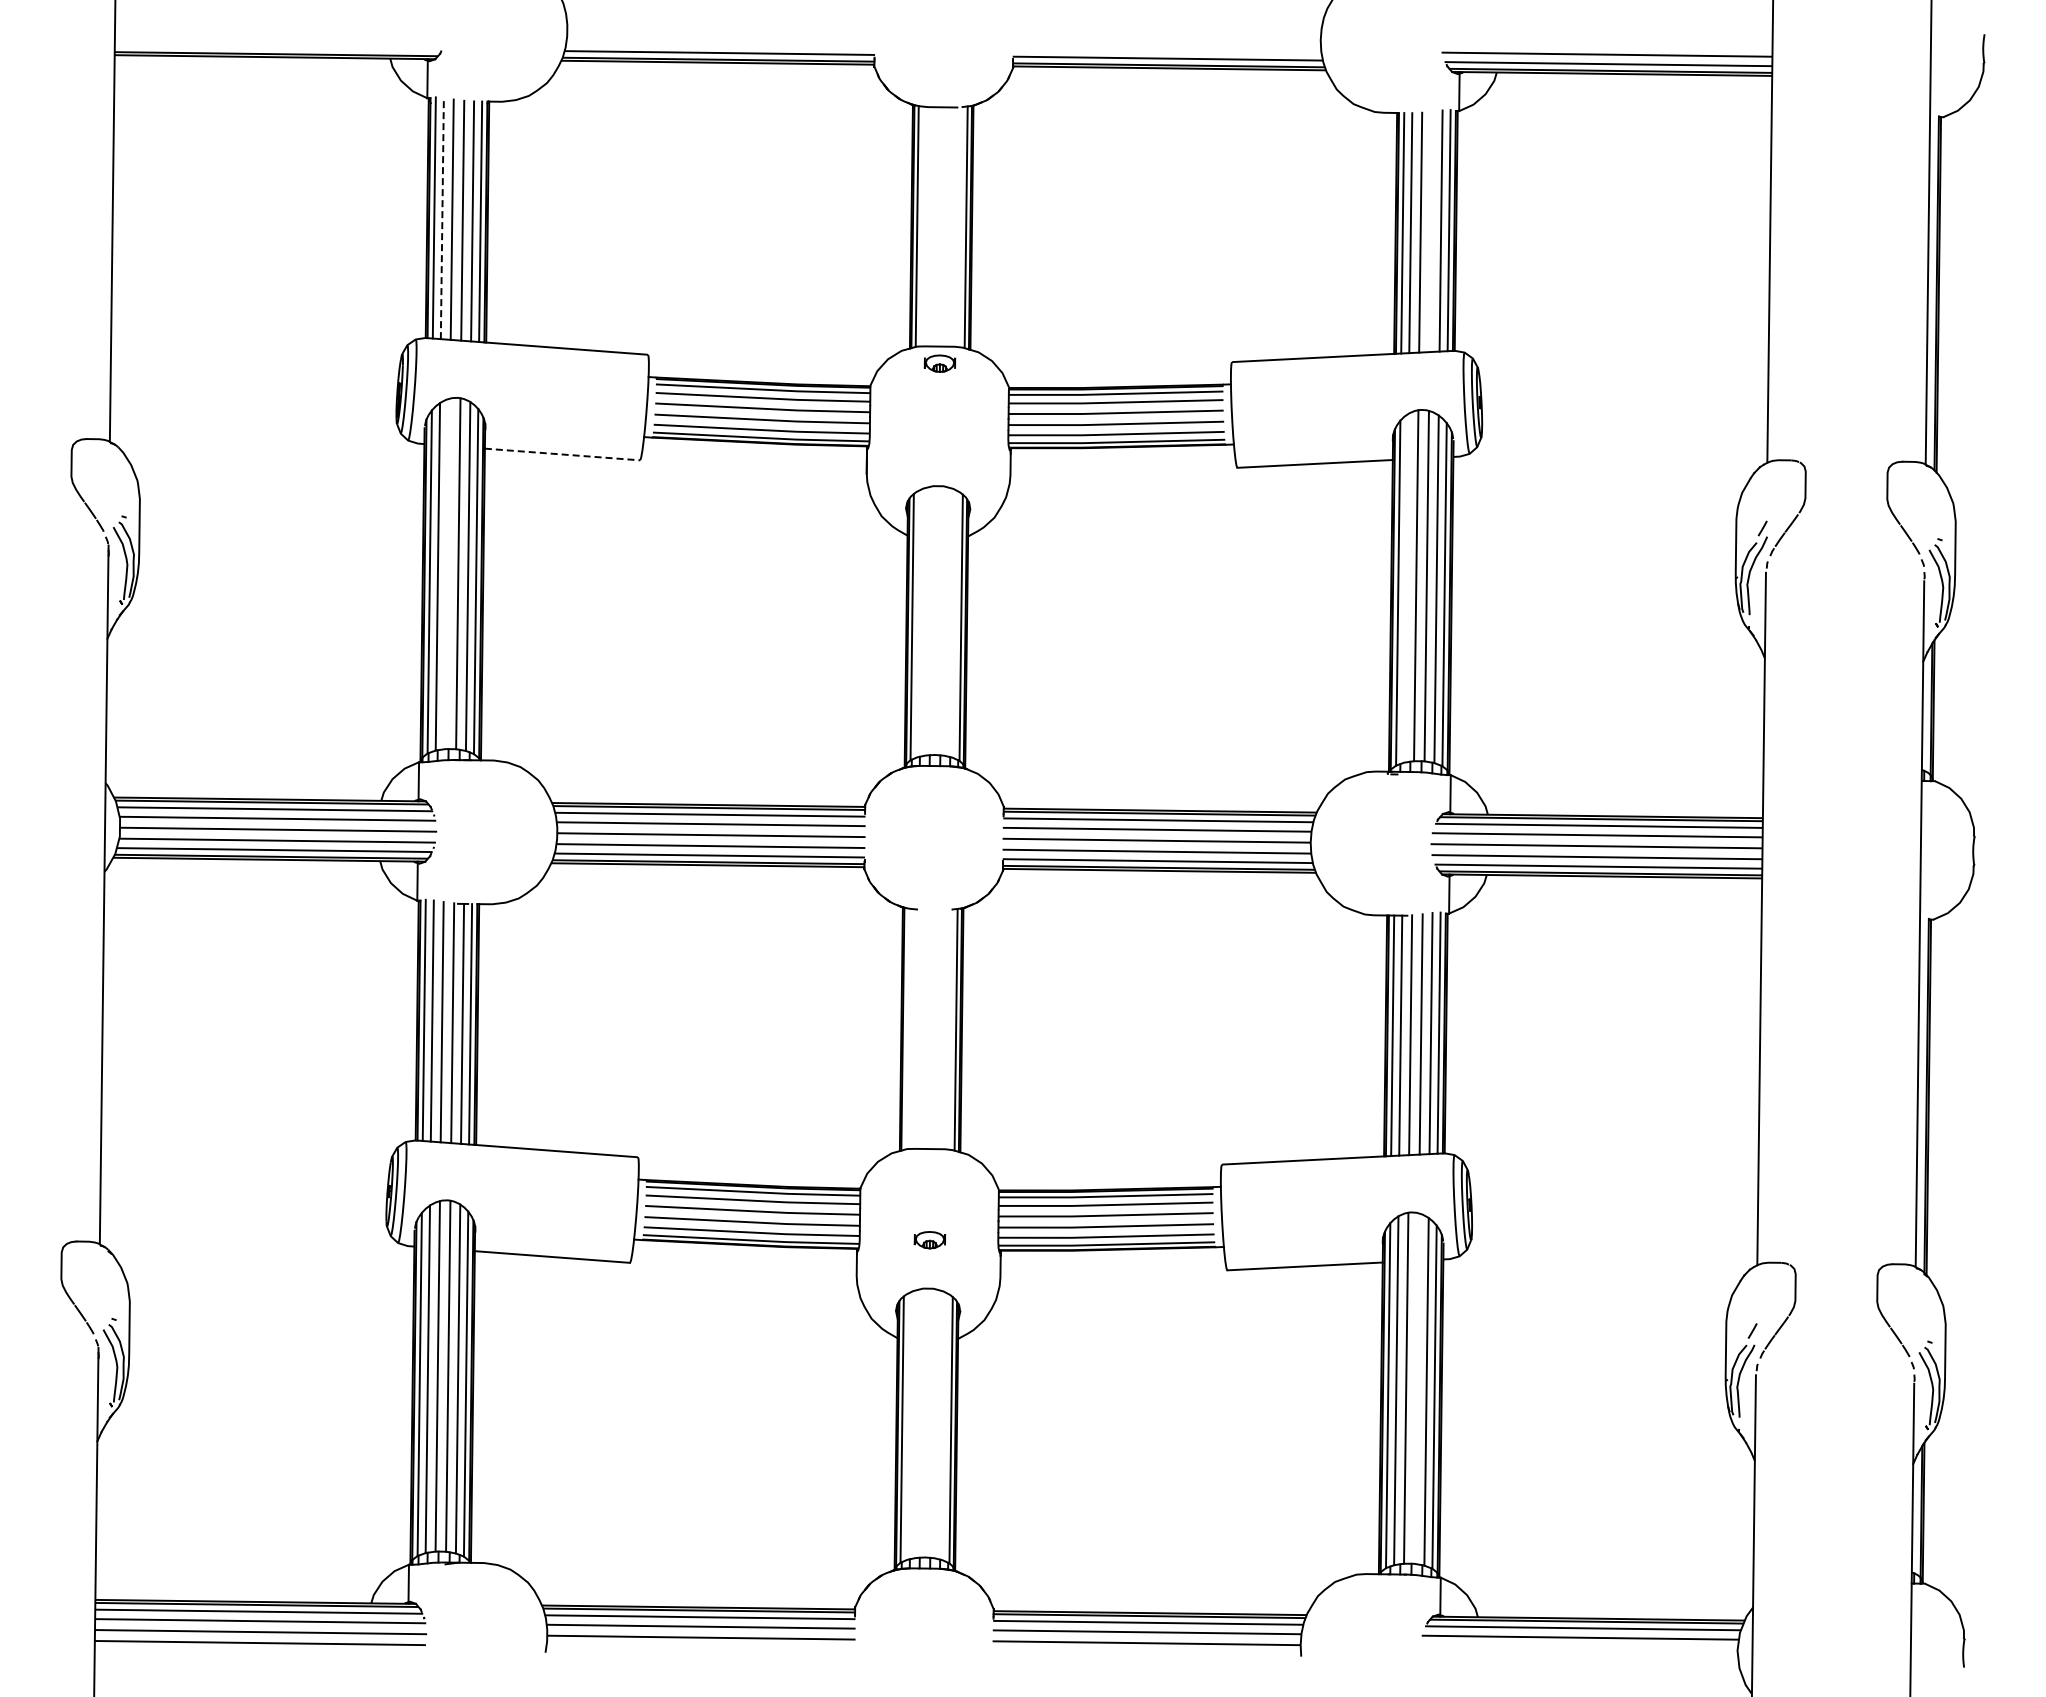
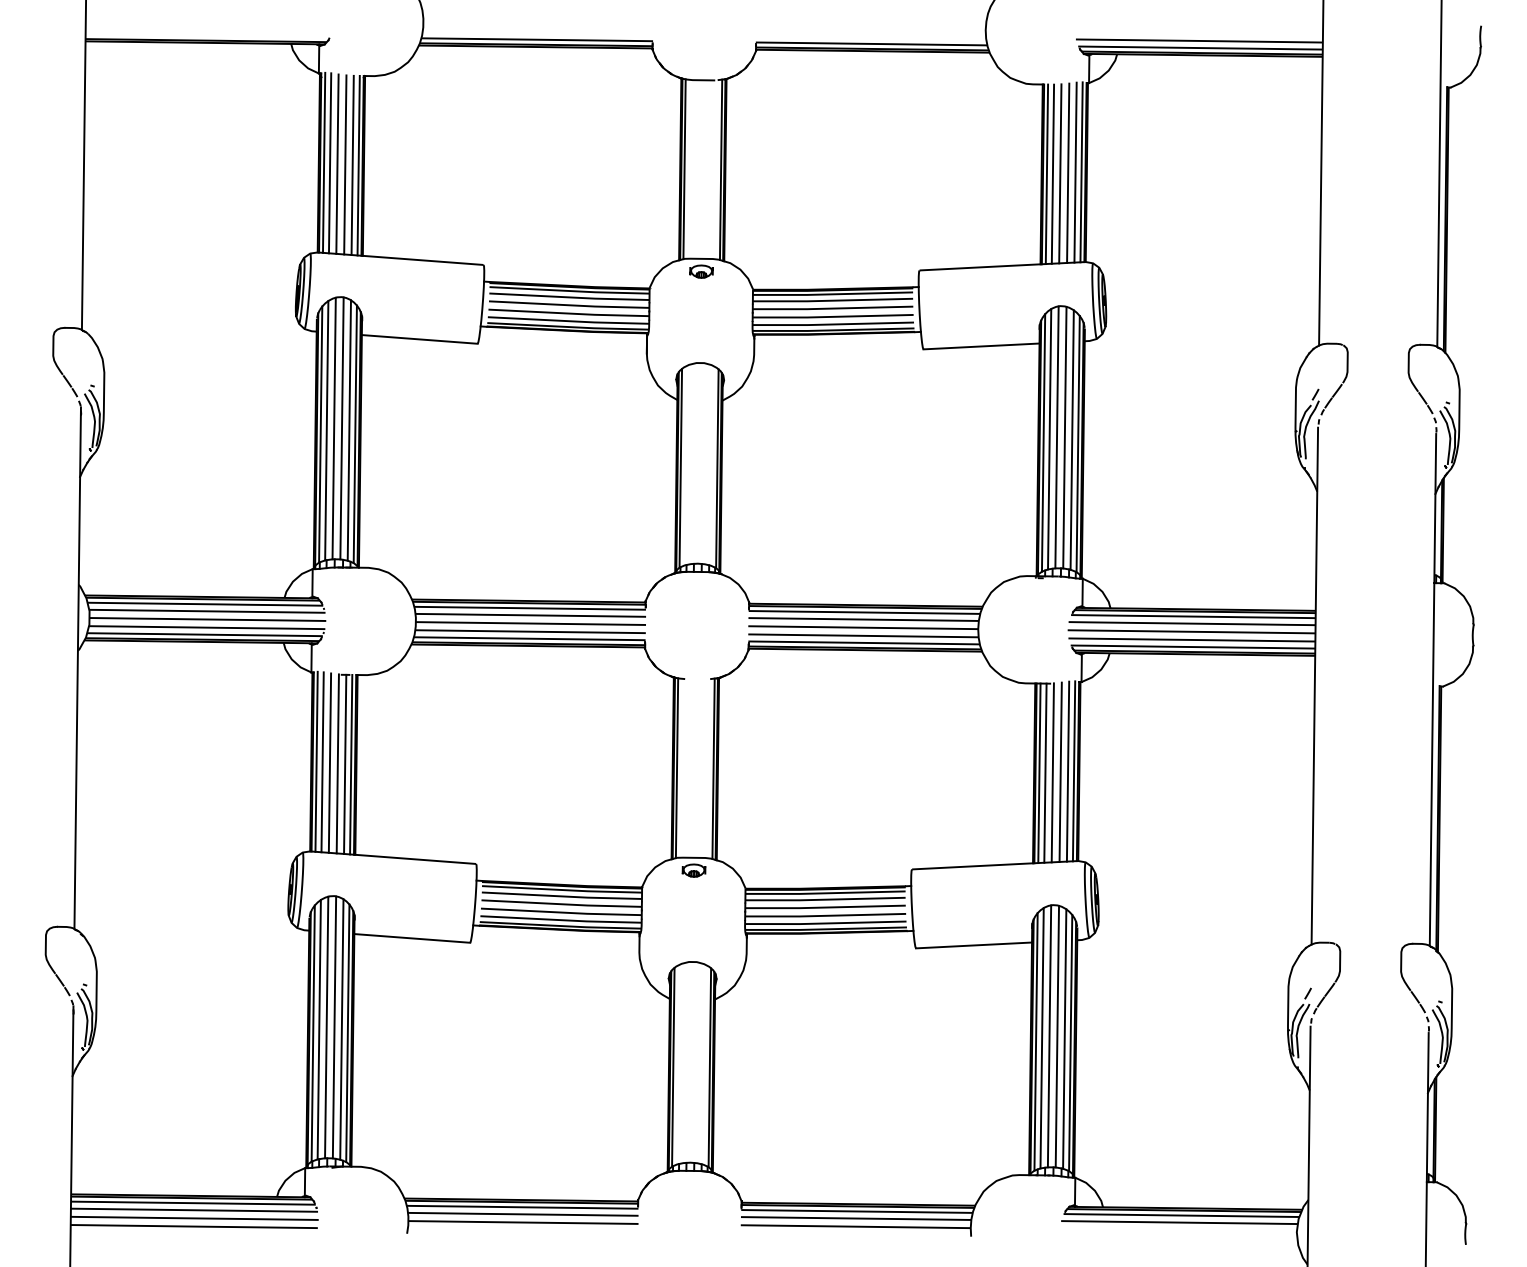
line: (442, 218) -> (330, 163), dashed -> solid
line: (1430, 231) -> (1067, 172), added
line: (562, 454) -> (419, 339), dashed -> solid
line: (447, 573) -> (333, 428), added
line: (1406, 587) -> (1049, 438), added
line: (906, 1028) -> (676, 767), added
part: (929, 1240) -> (693, 870), moved
line: (1416, 1388) -> (1057, 1036), added

